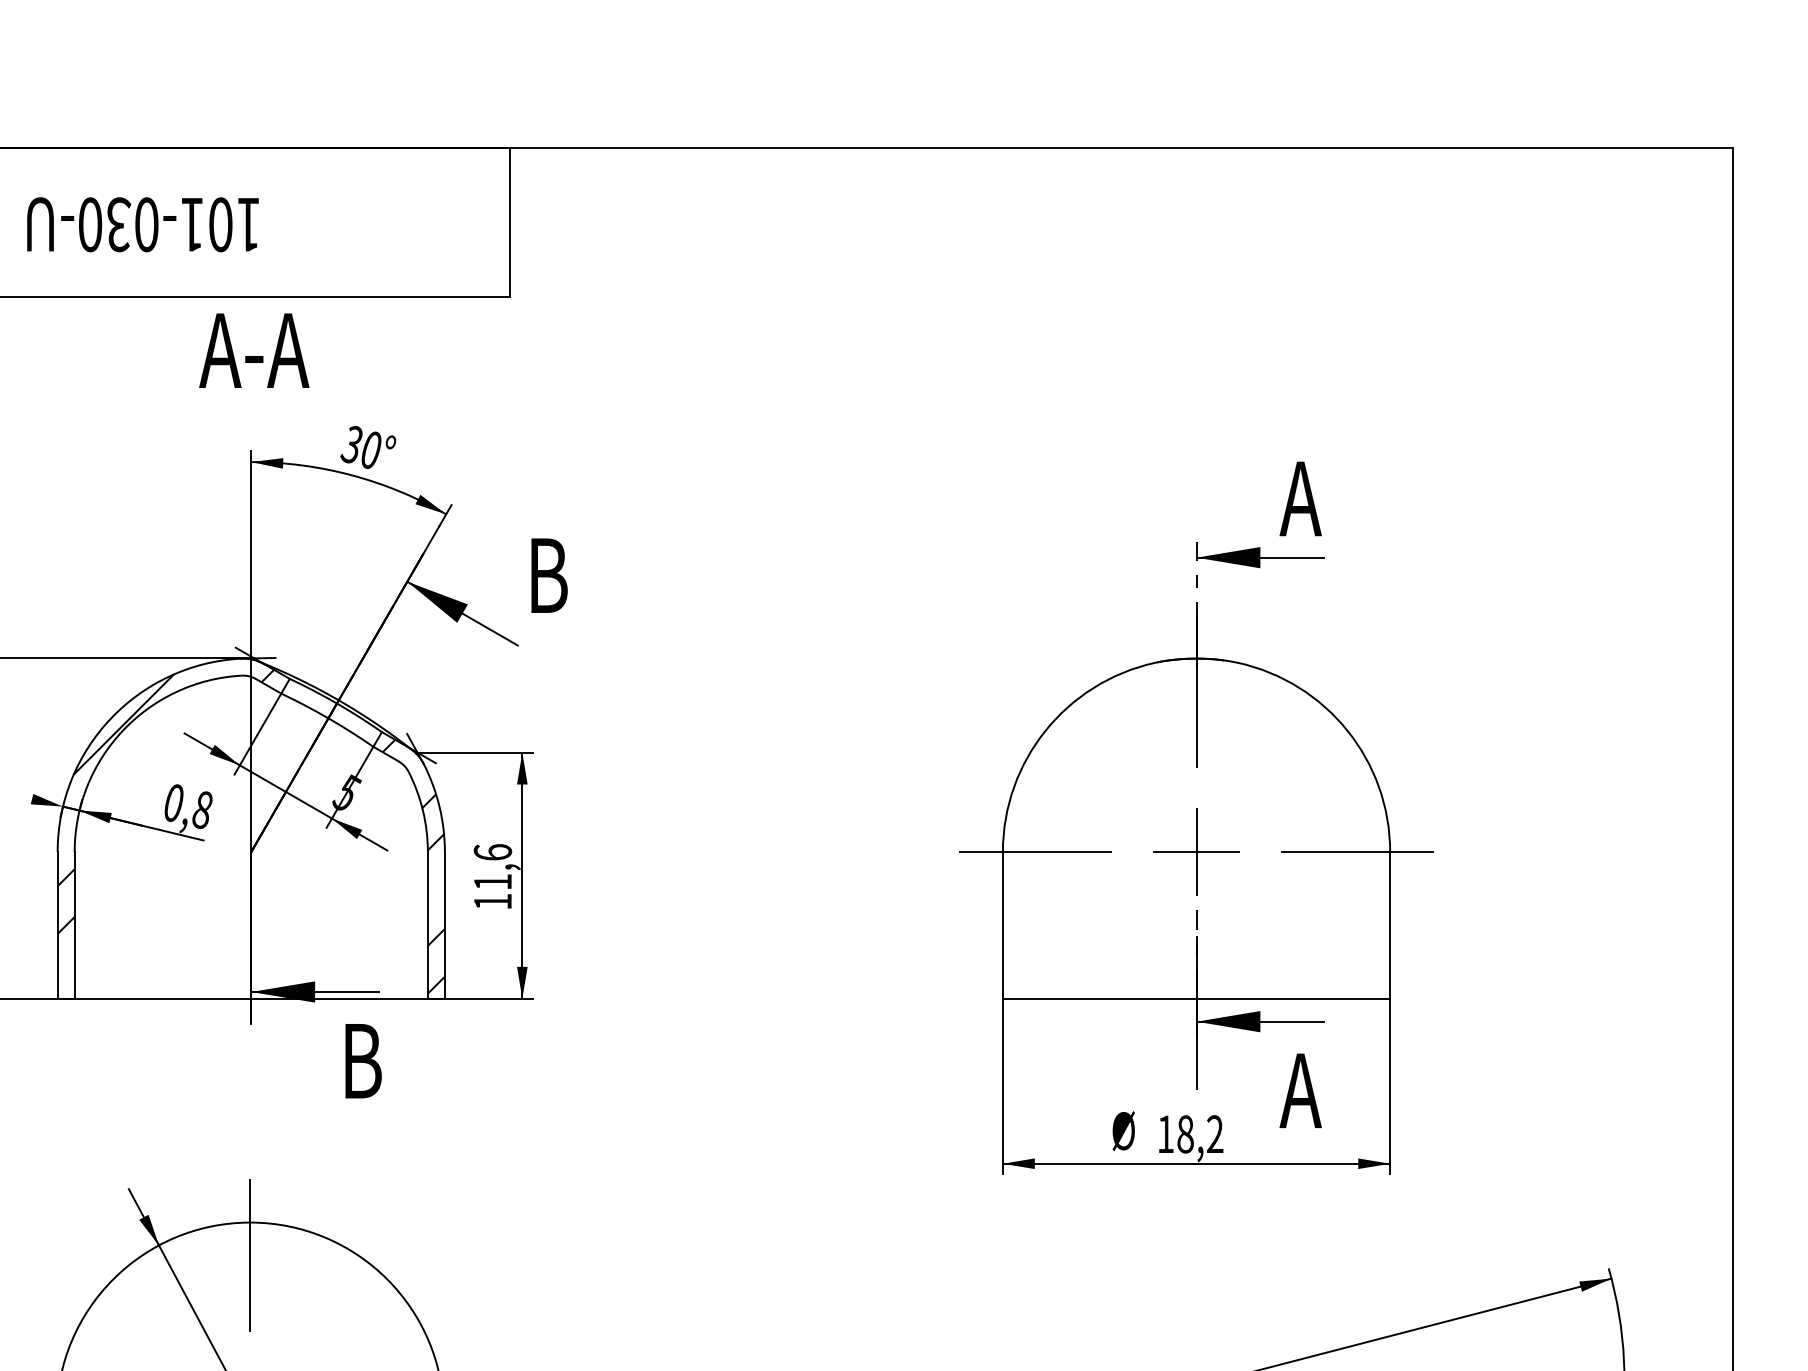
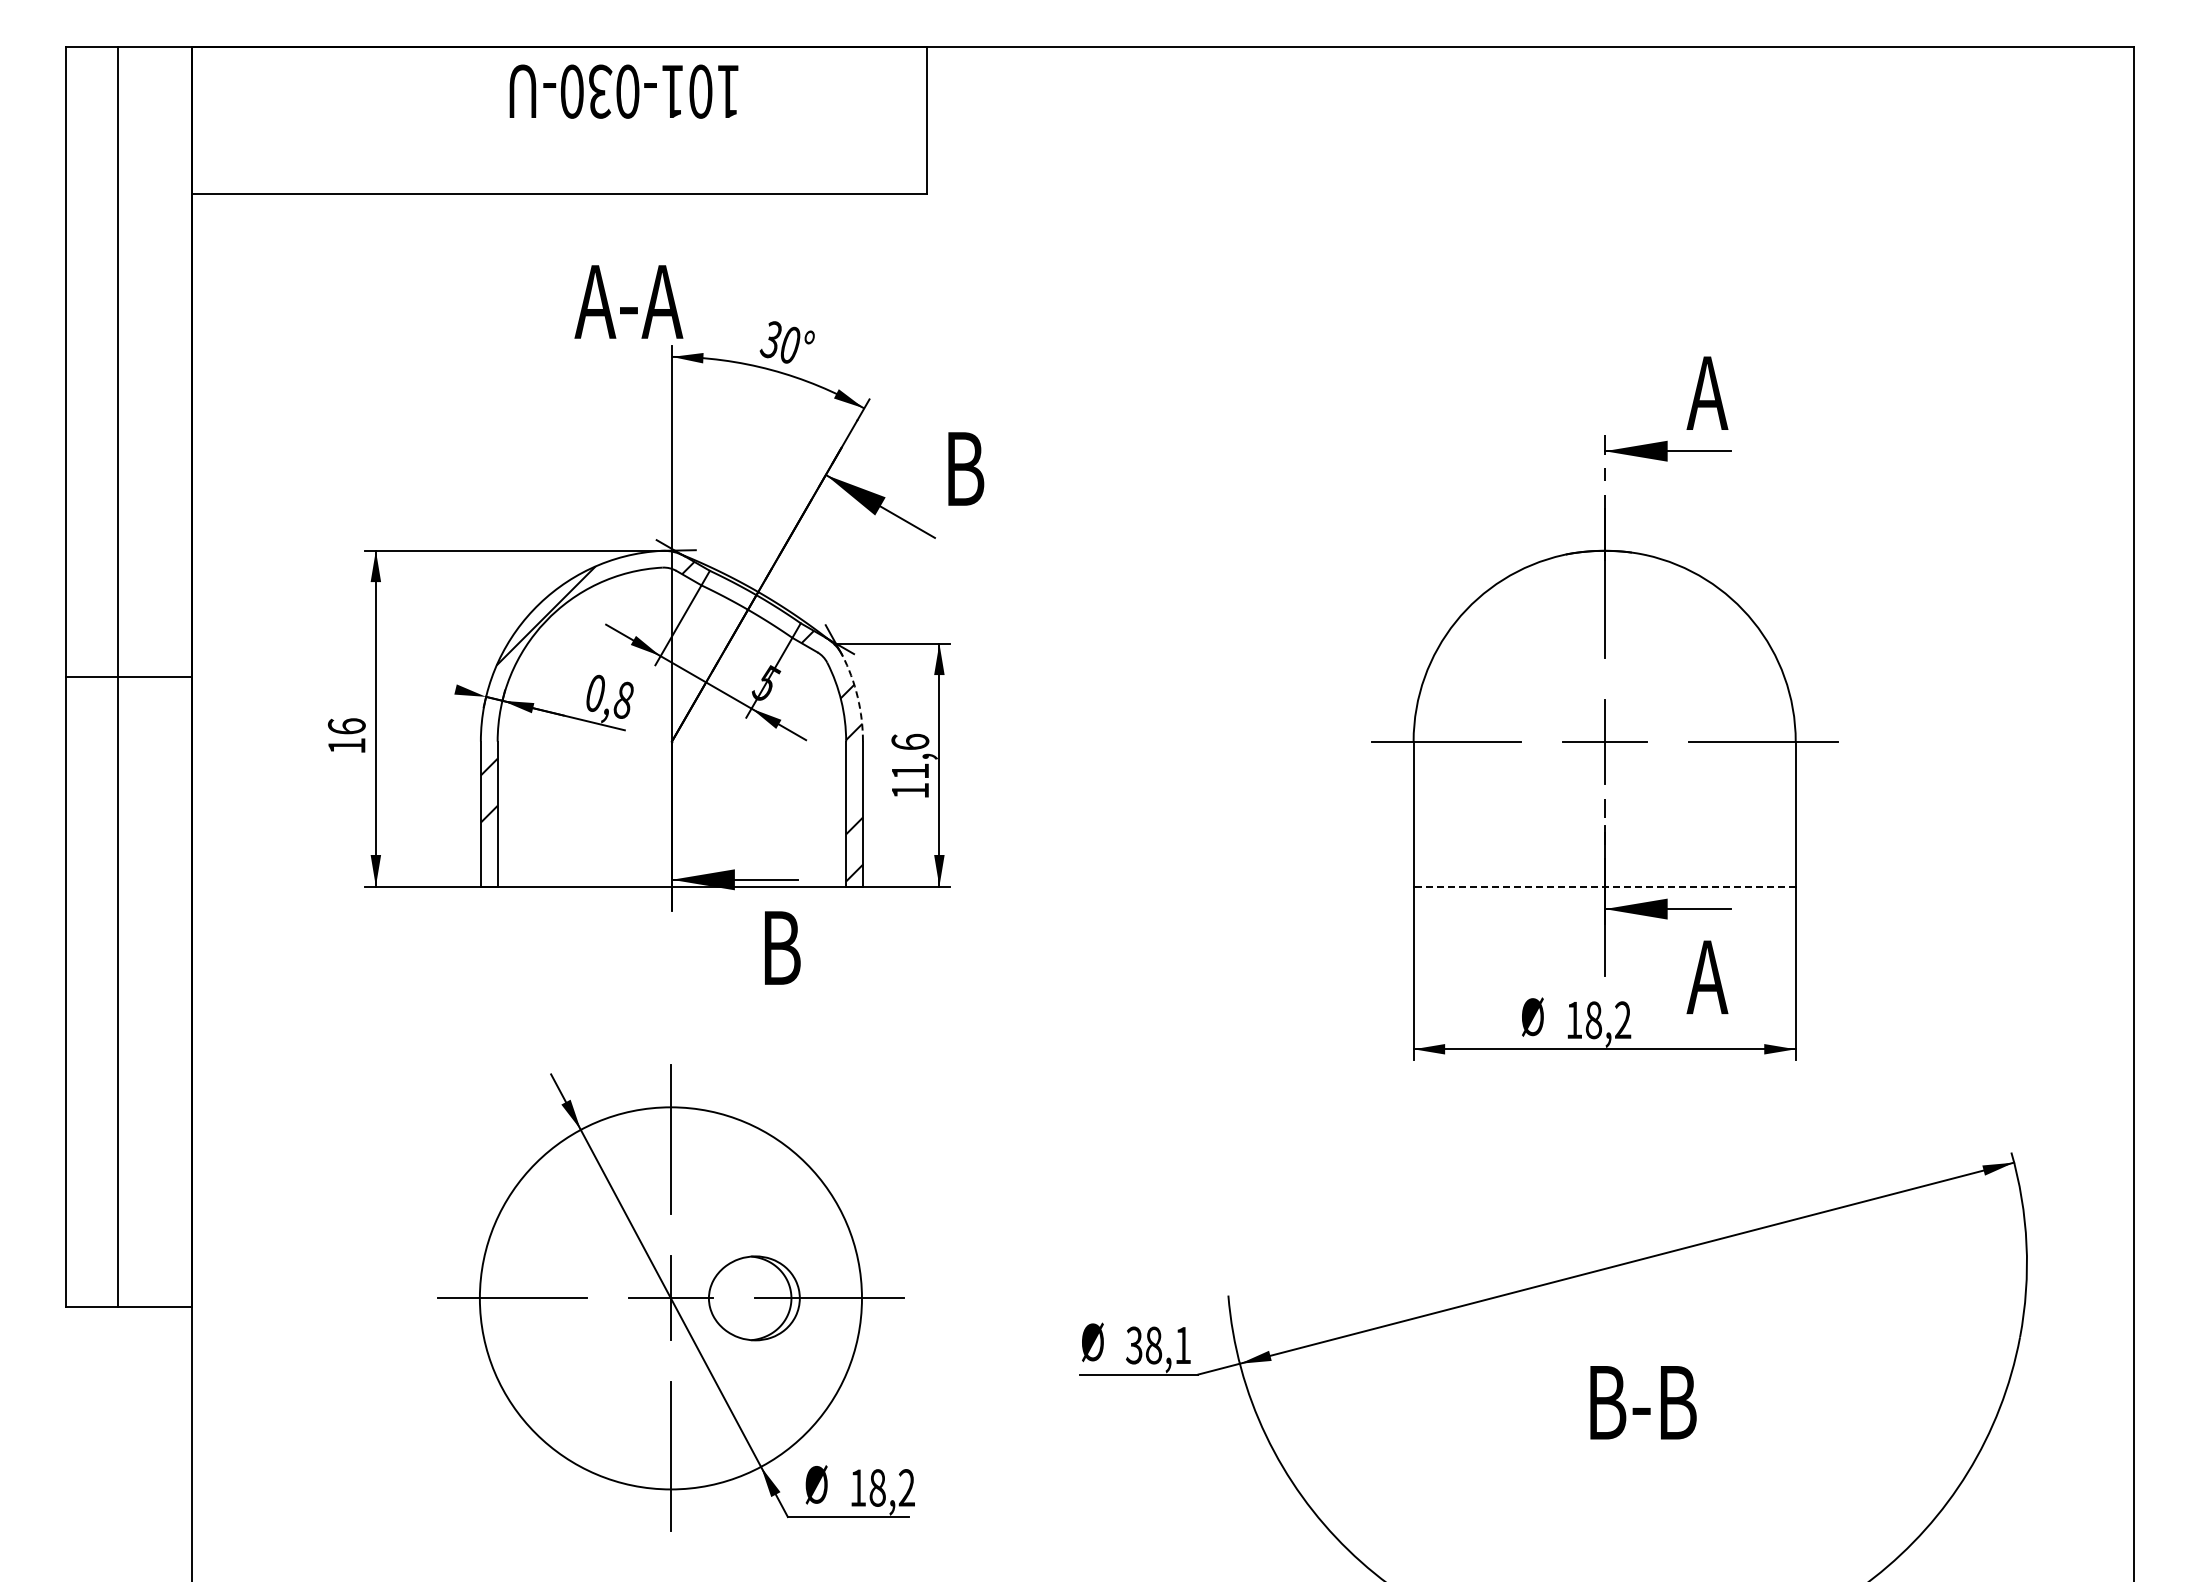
text: (142, 224) -> (623, 91), moved
text: (253, 350) -> (628, 301), moved
arc: (439, 807) -> (857, 697), solid -> dashed
line: (1196, 998) -> (1604, 886), solid -> dashed

